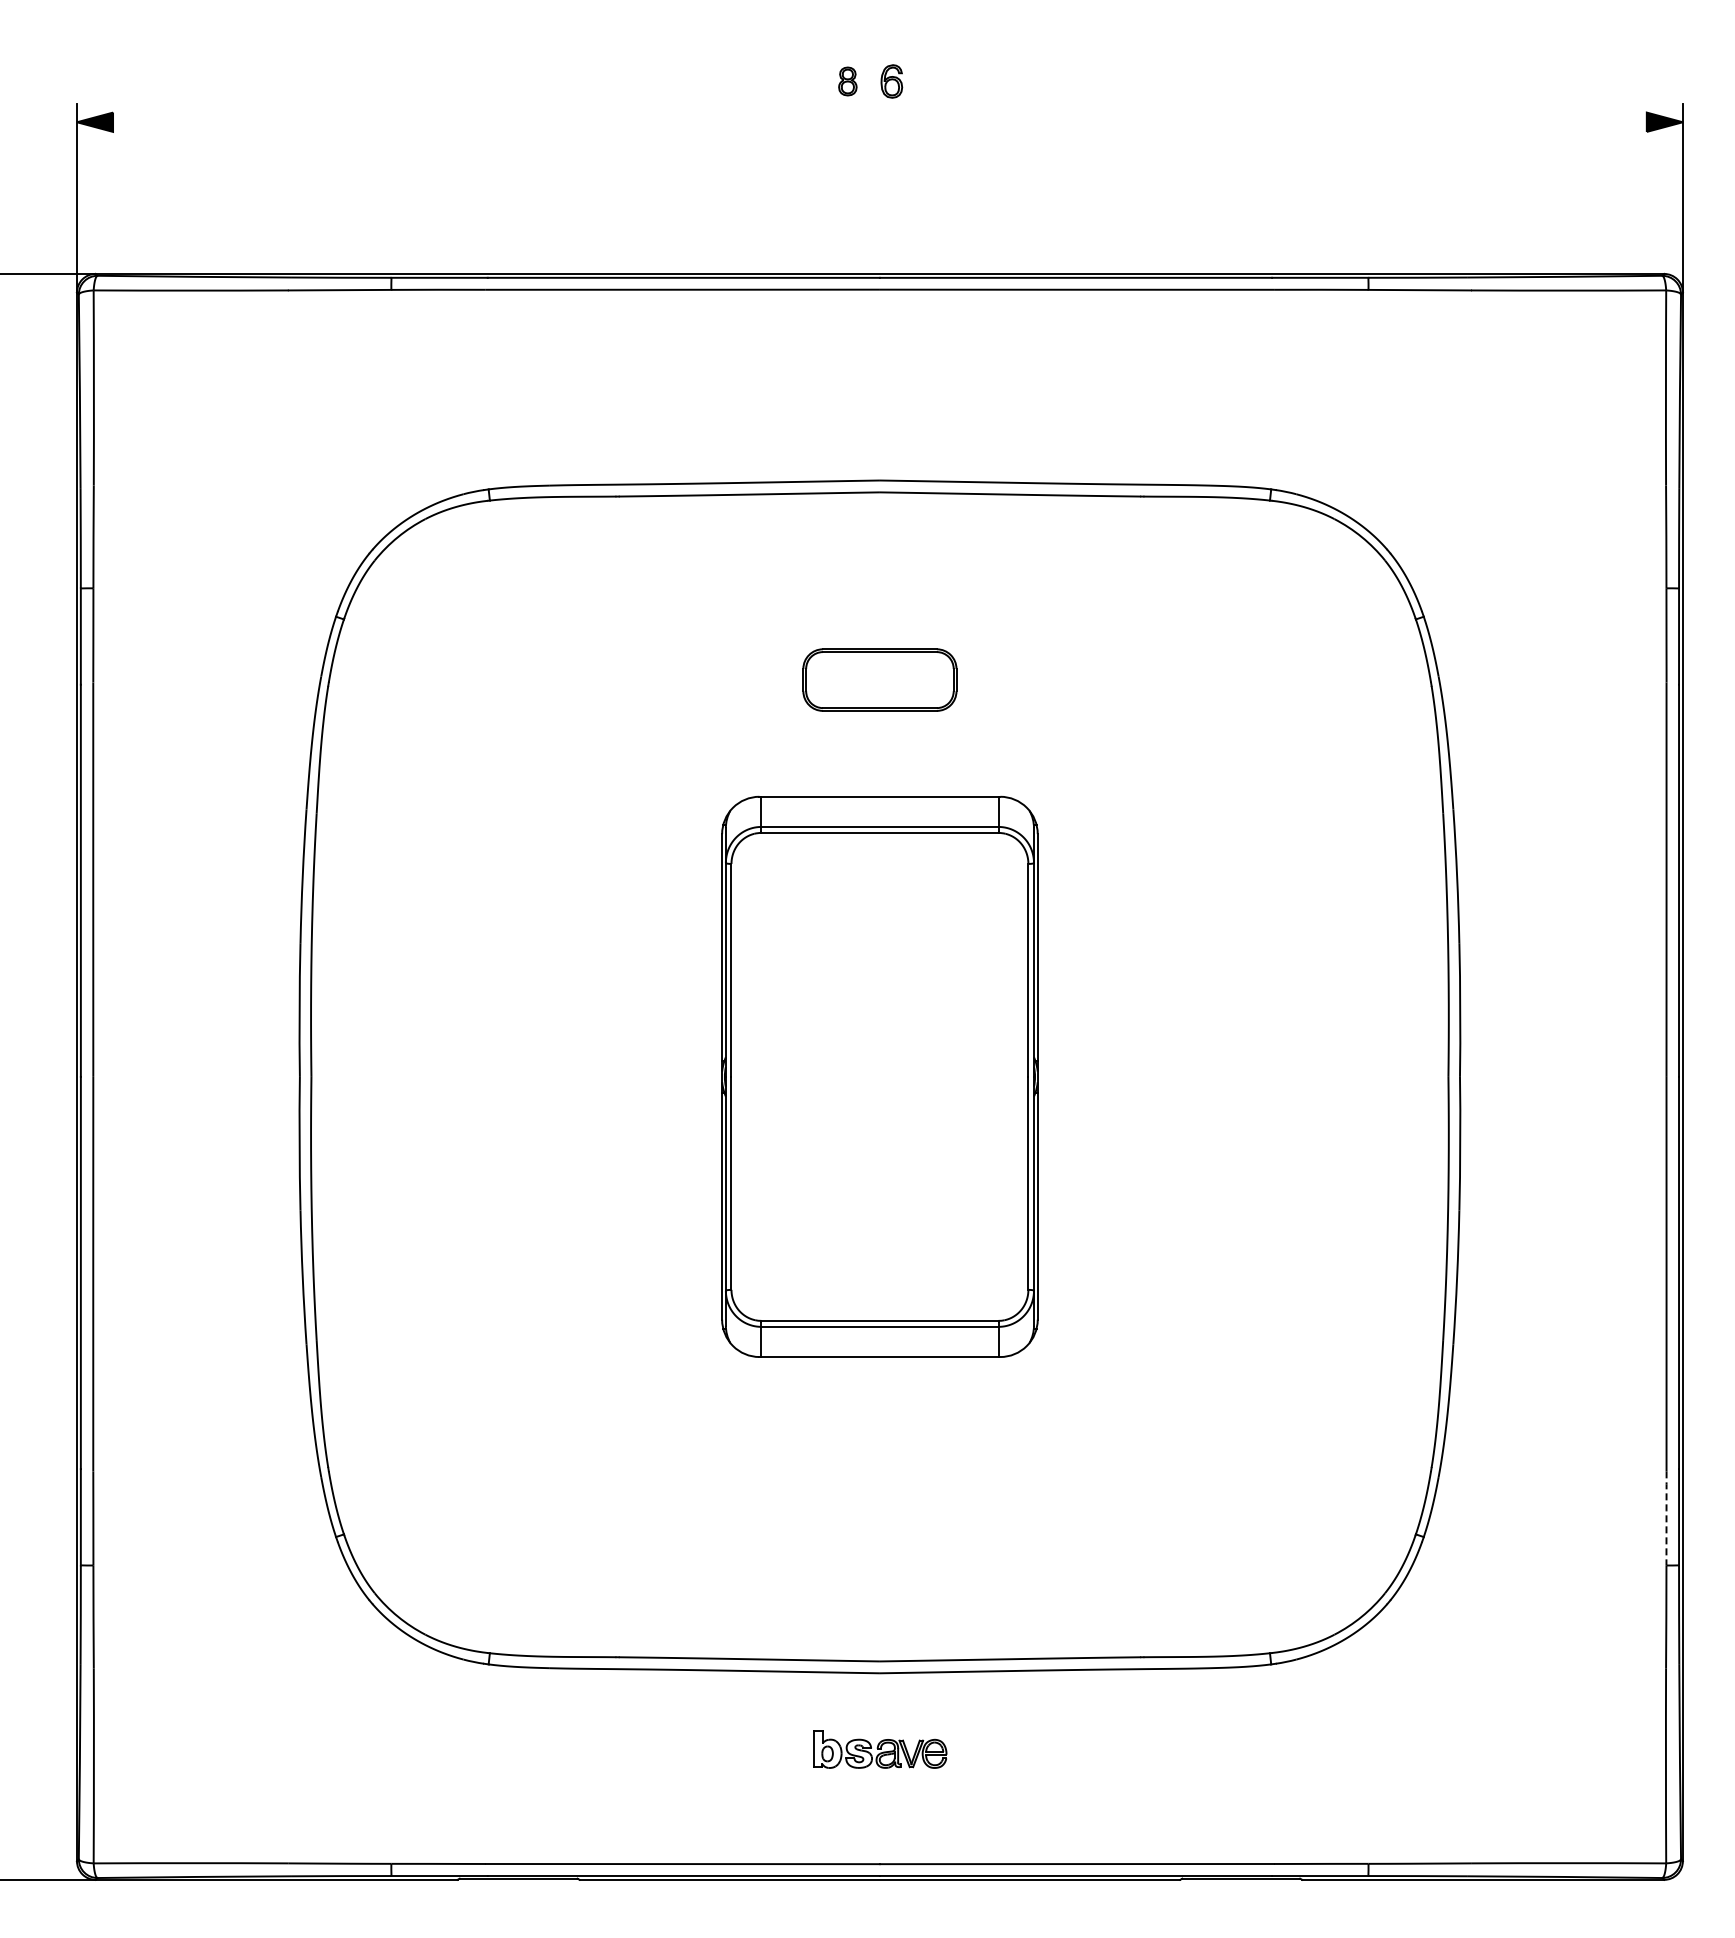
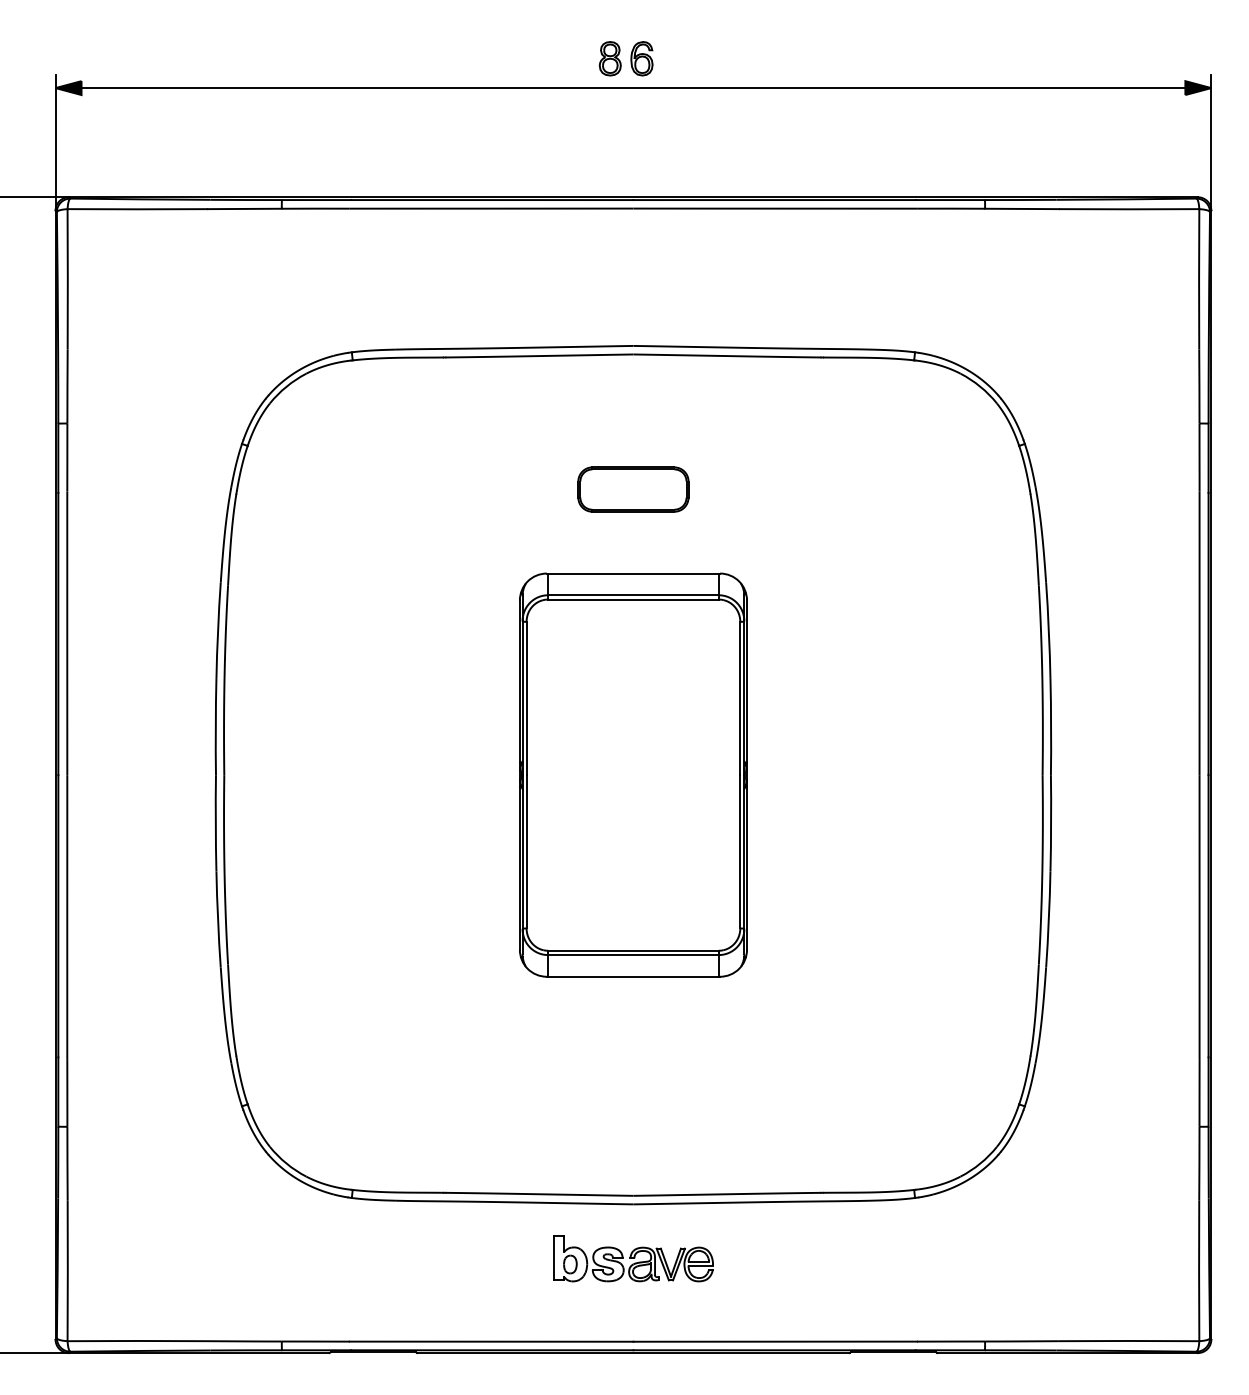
part: (847, 81) -> (610, 58), size x1.67
part: (891, 81) -> (641, 58), size x1.43
line: (879, 122) -> (633, 88), added
line: (1666, 1518) -> (1199, 1092), dashed -> solid
part: (880, 1749) -> (633, 1259), size x1.67

